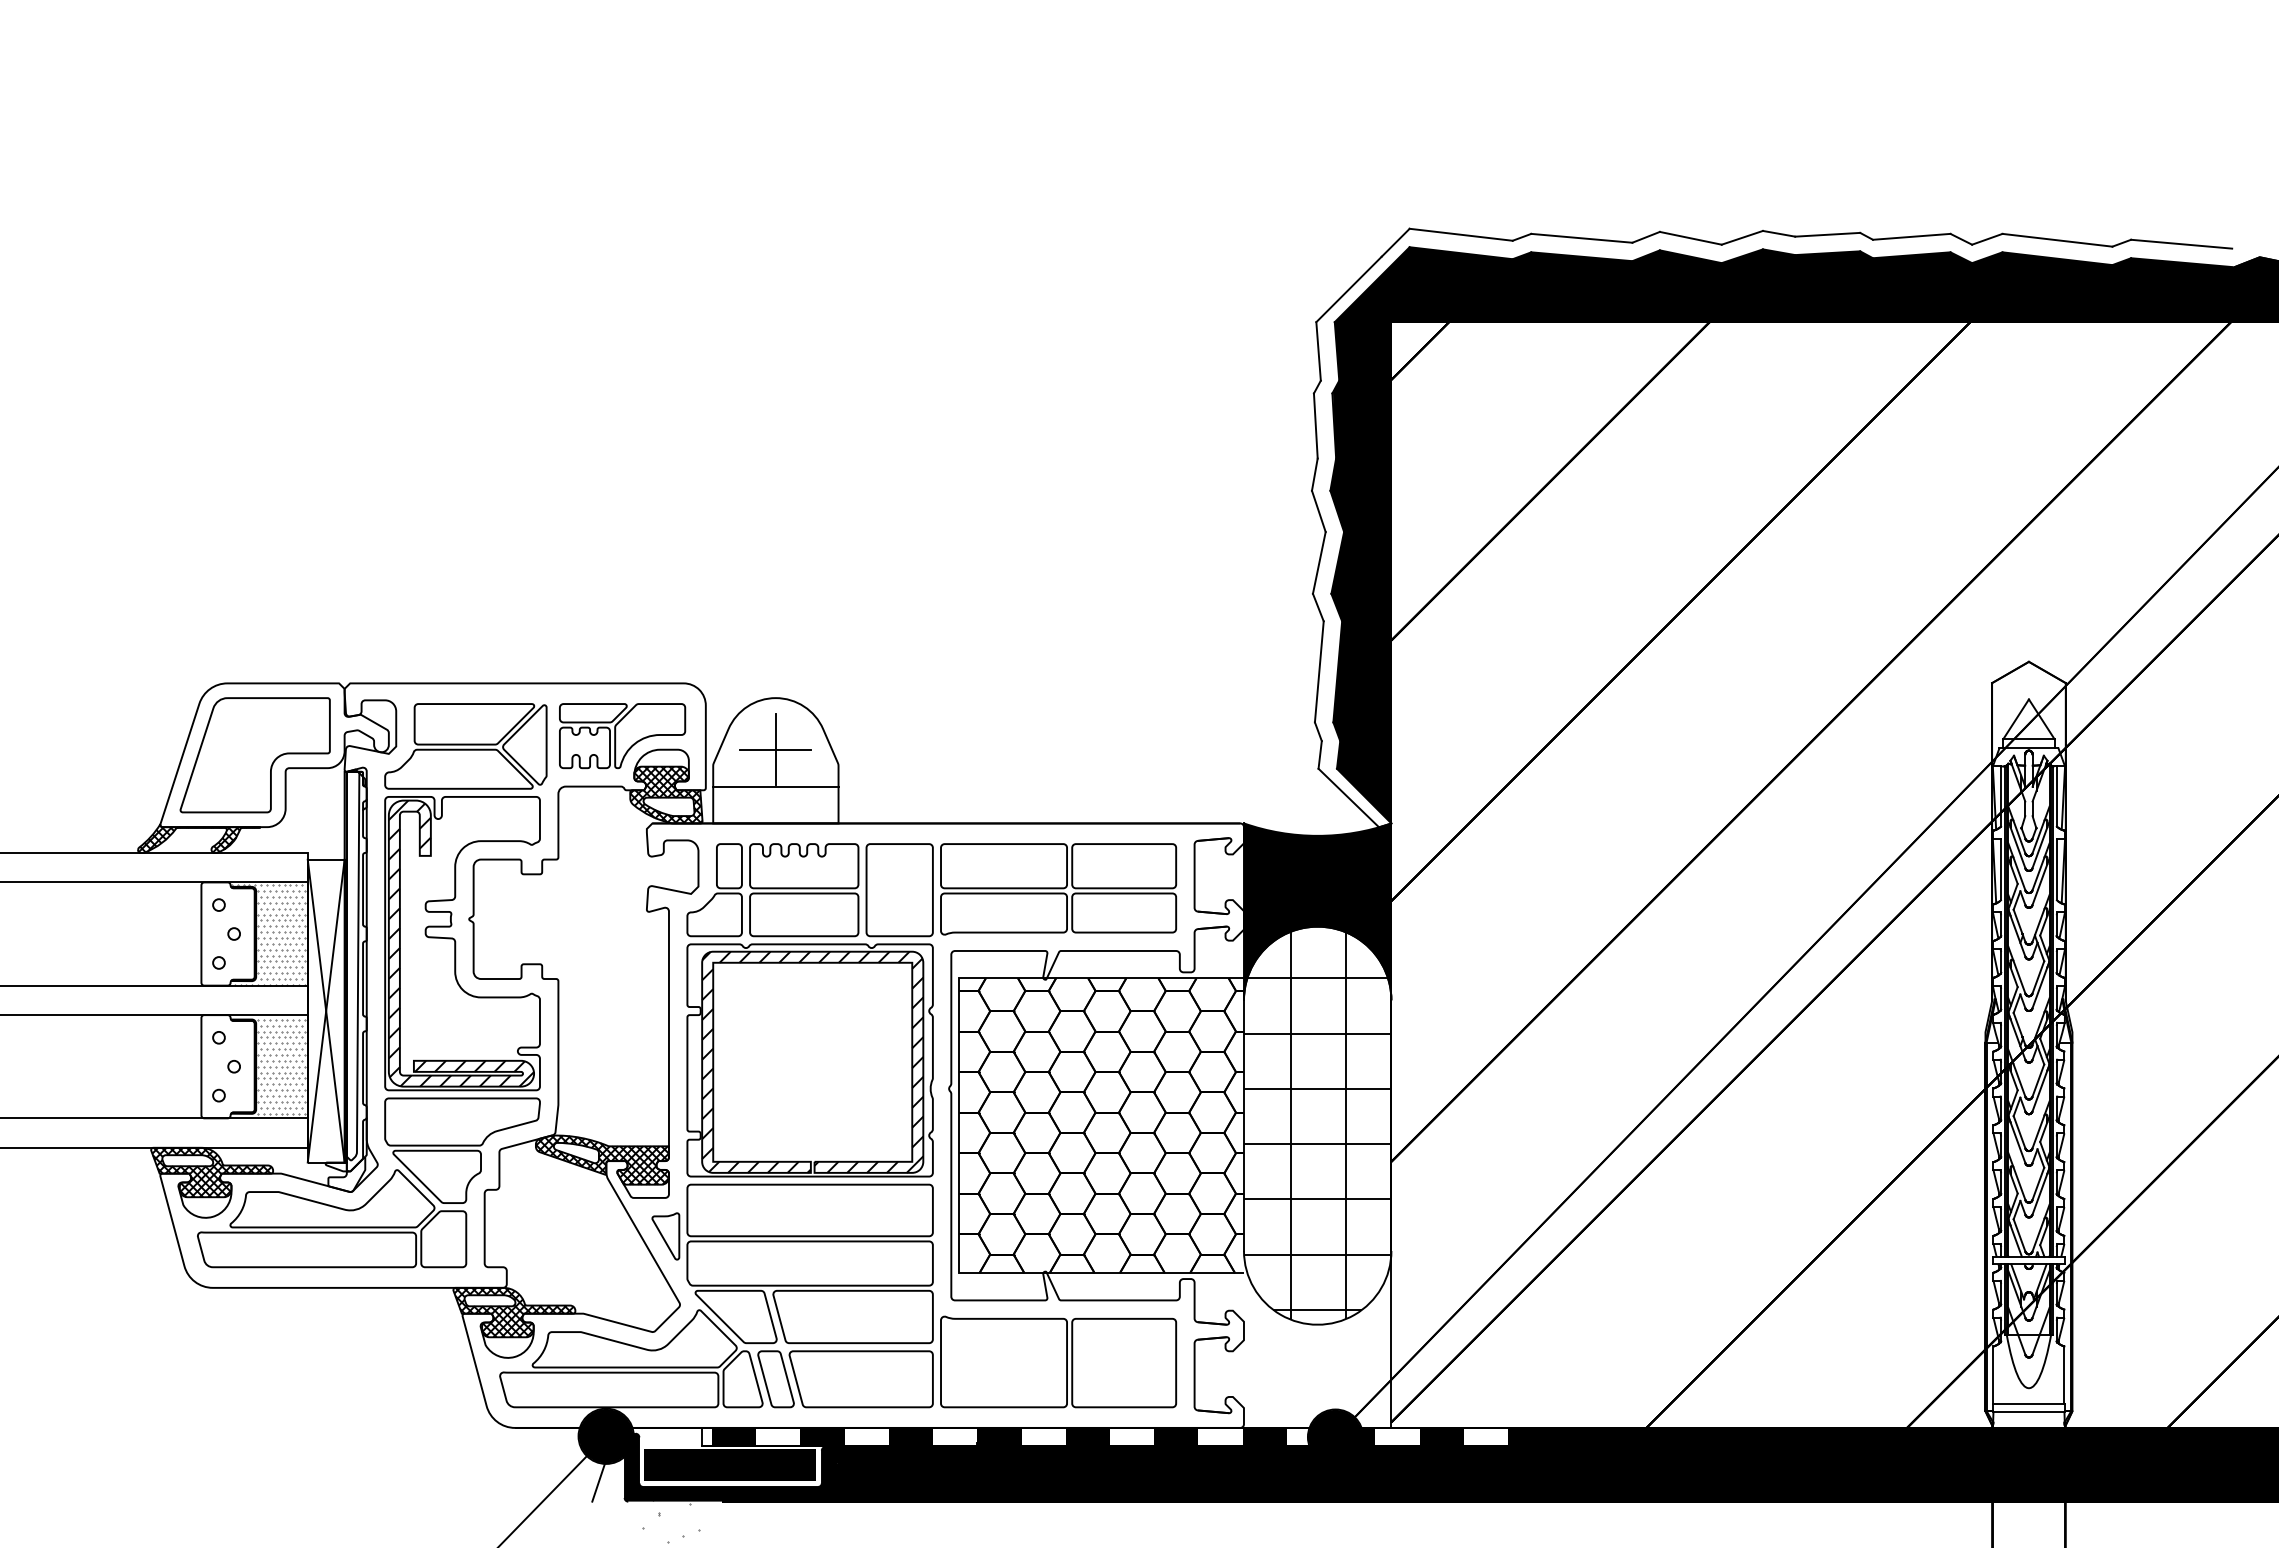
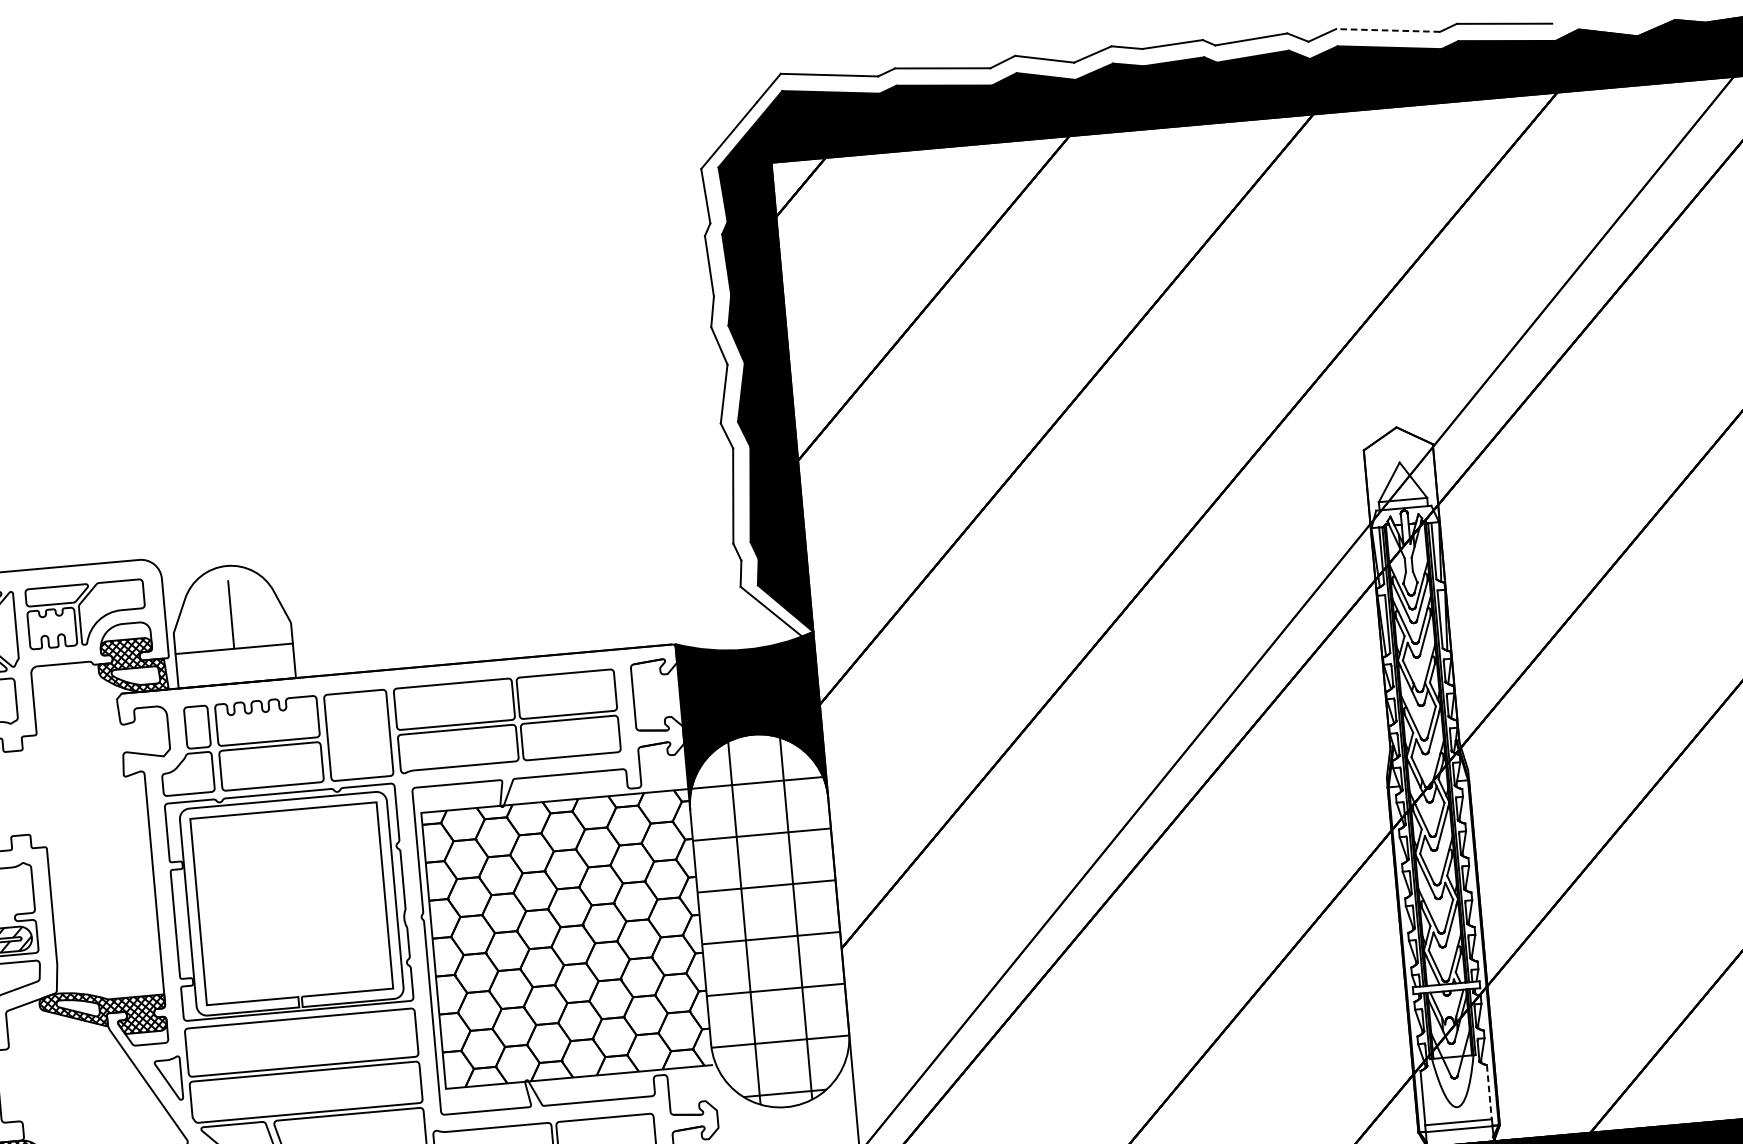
line: (2056, 240) -> (1387, 30), solid -> dashed
line: (775, 749) -> (230, 614), removed
hatch: (812, 1061) -> (291, 903), removed
line: (2064, 1375) -> (1489, 1092), solid -> dashed

